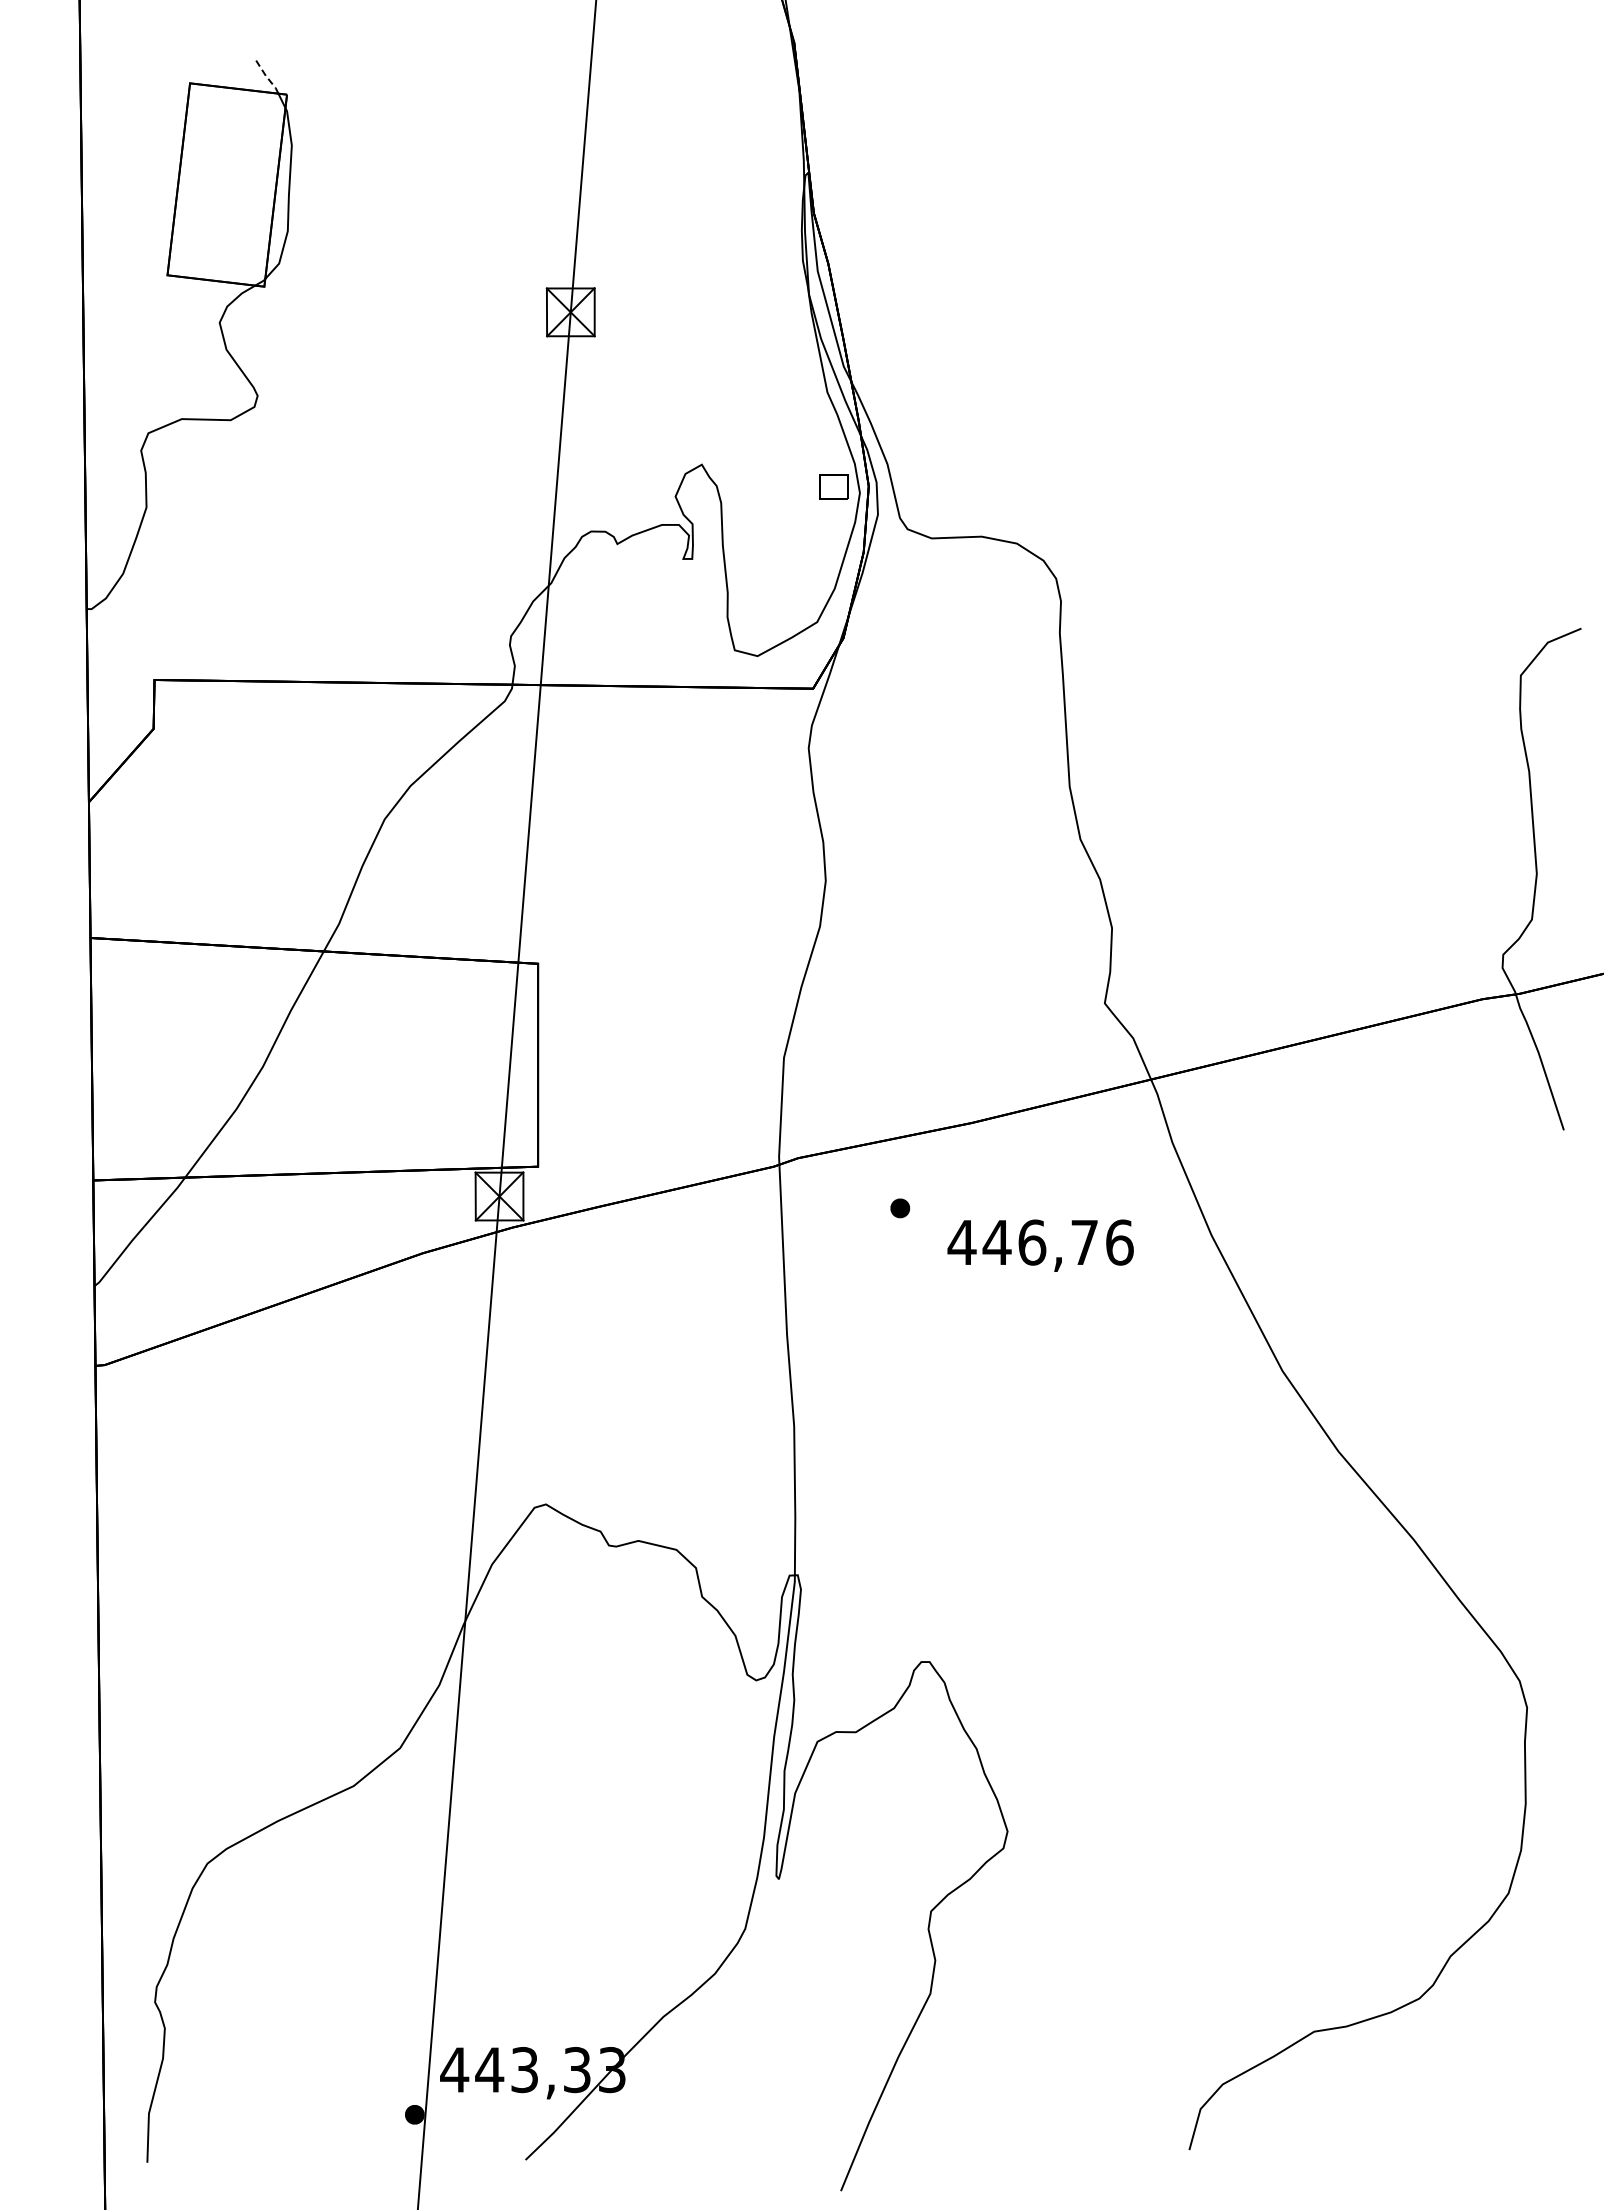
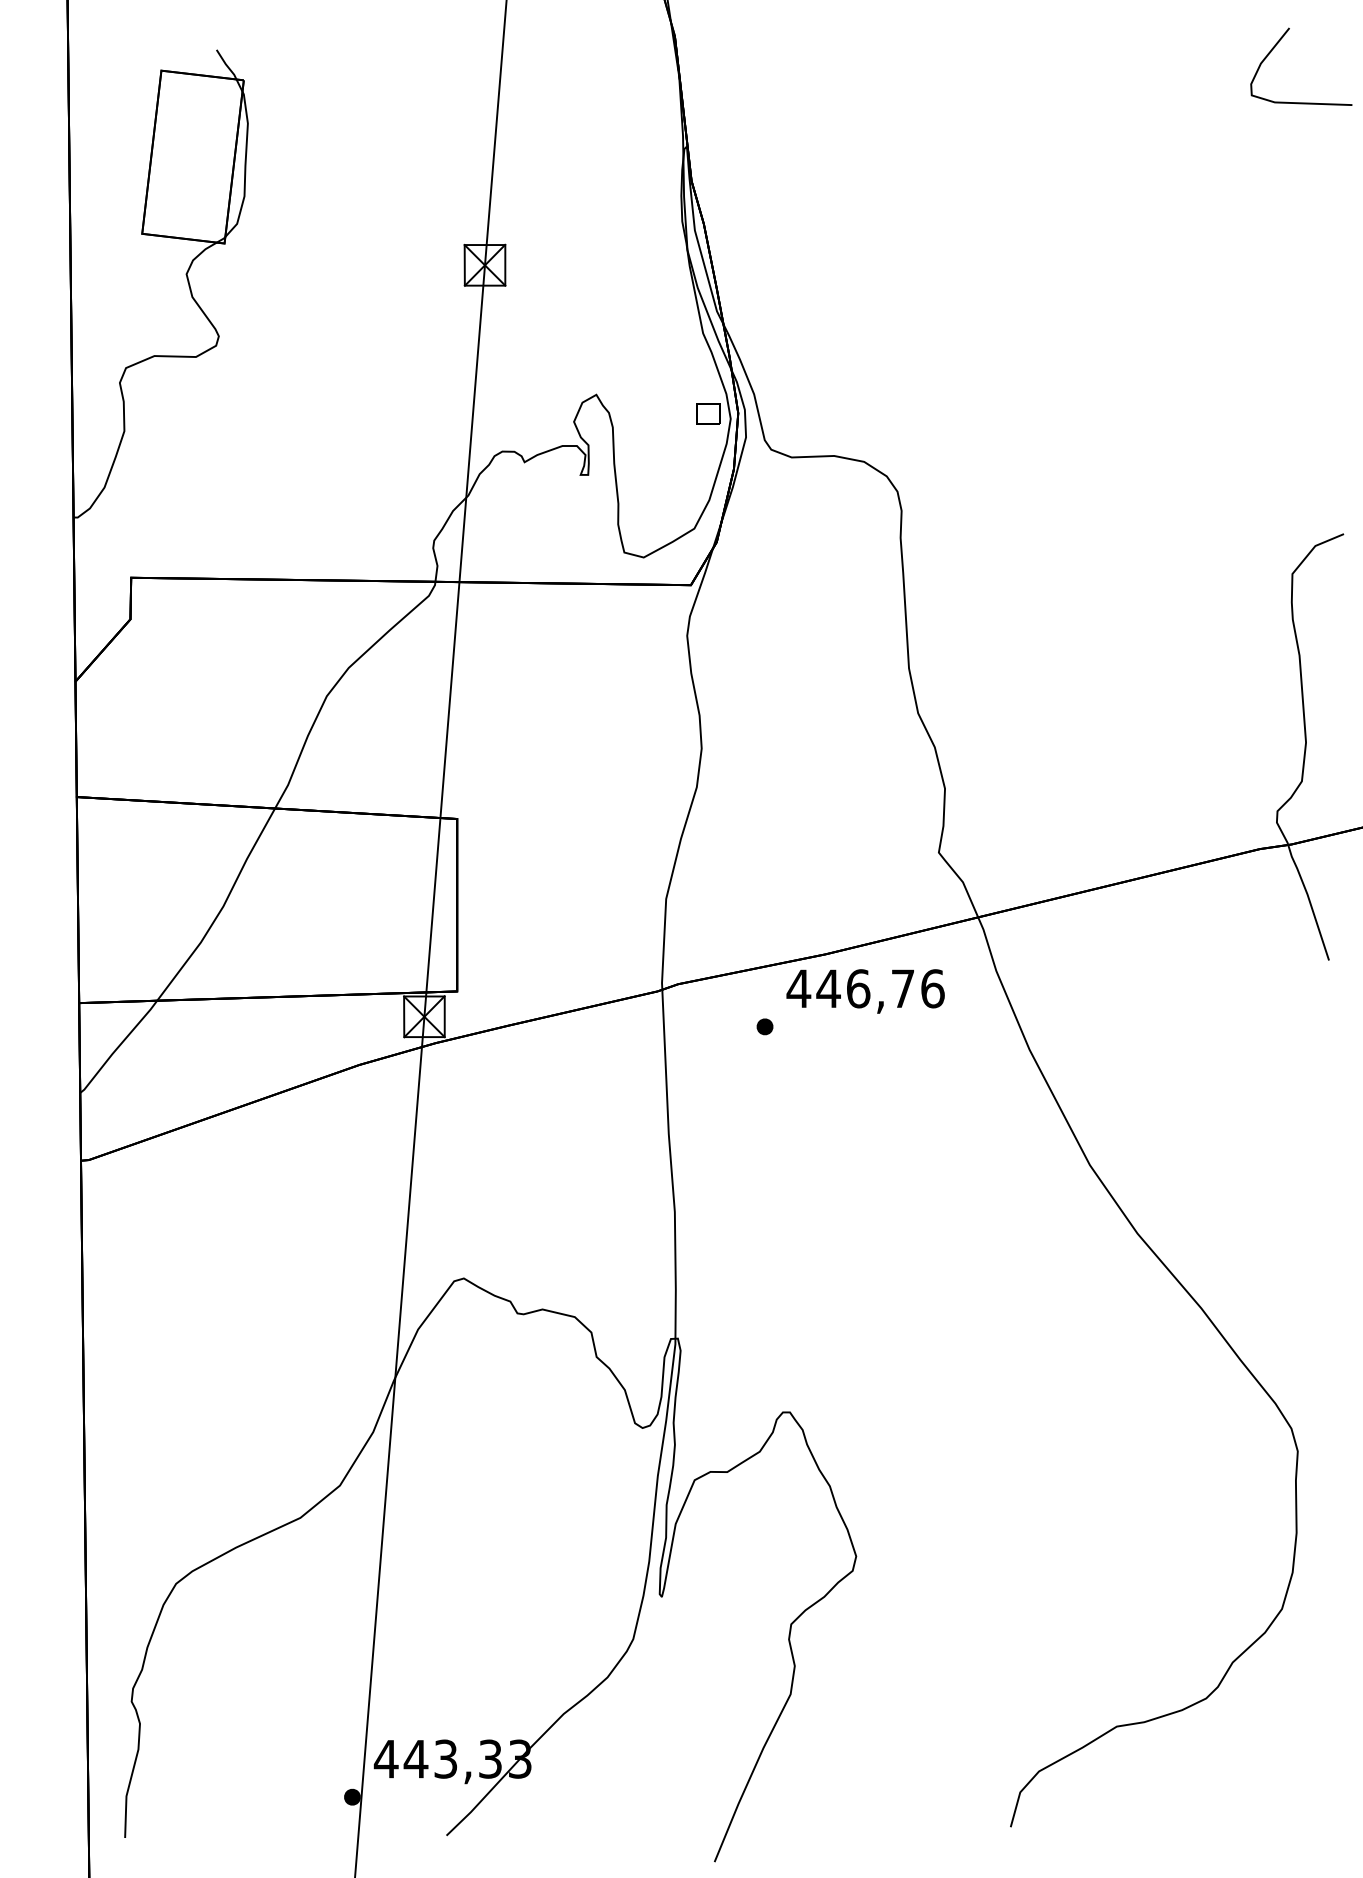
curve: (1503, 52) -> (1277, 44), added
line: (266, 76) -> (226, 64), dashed -> solid
text: (1040, 1245) -> (865, 991), moved

